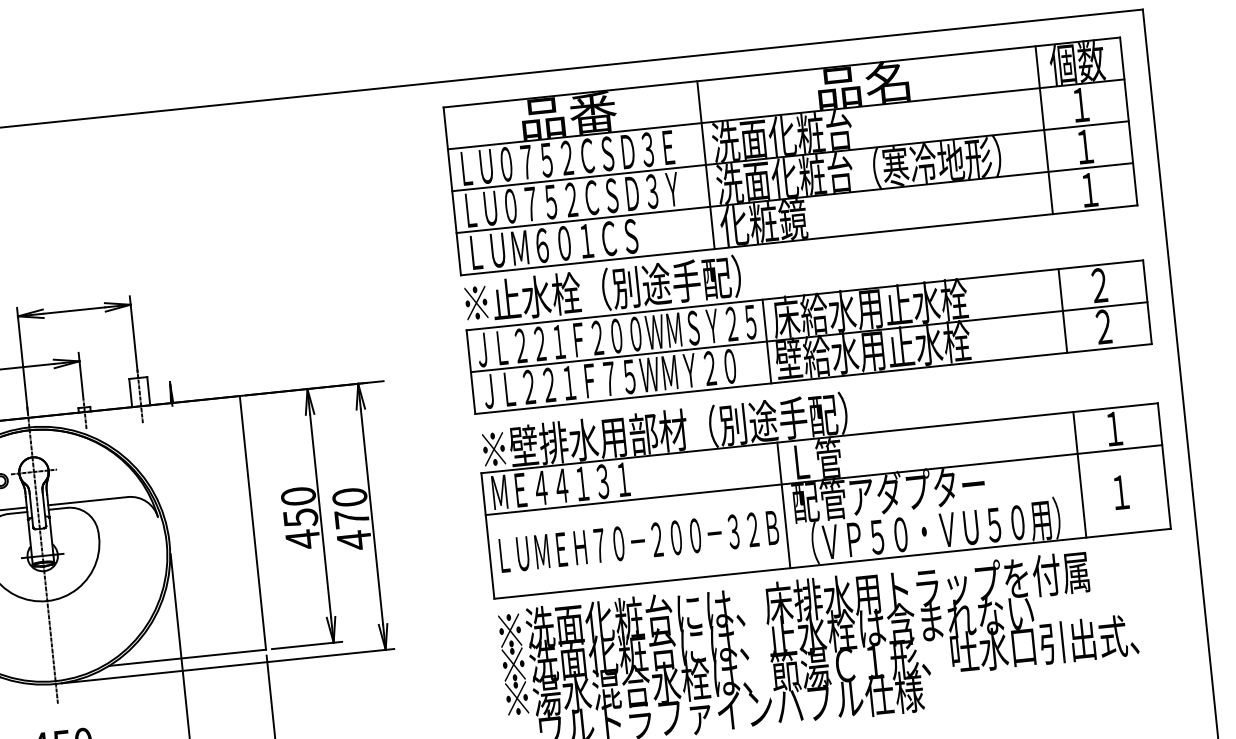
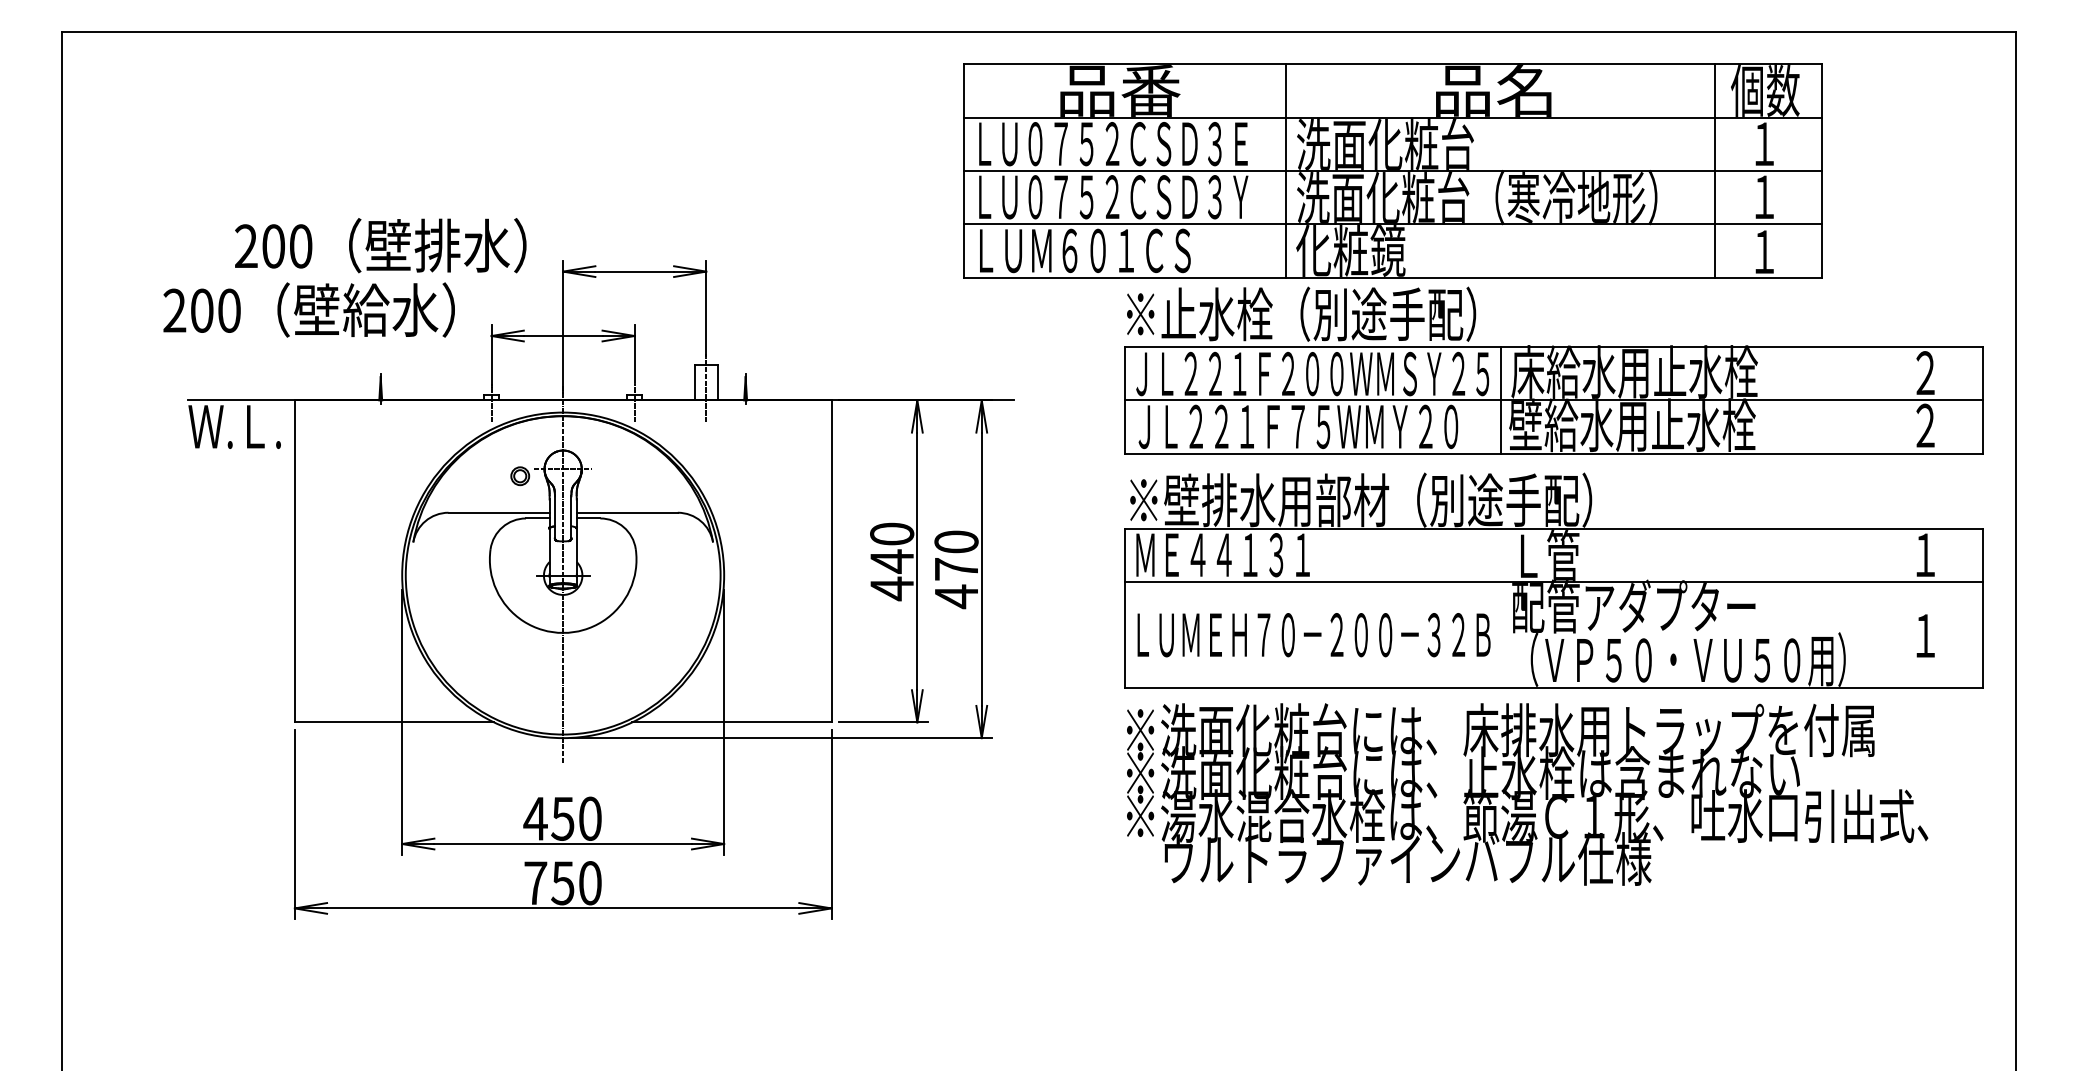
part: (789, 156) -> (1392, 170), moved
line: (1063, 311) -> (1876, 400), removed
line: (1080, 474) -> (1876, 608), removed
line: (783, 505) -> (1500, 608), removed
text: (301, 517) -> (892, 561), 450 -> 440

